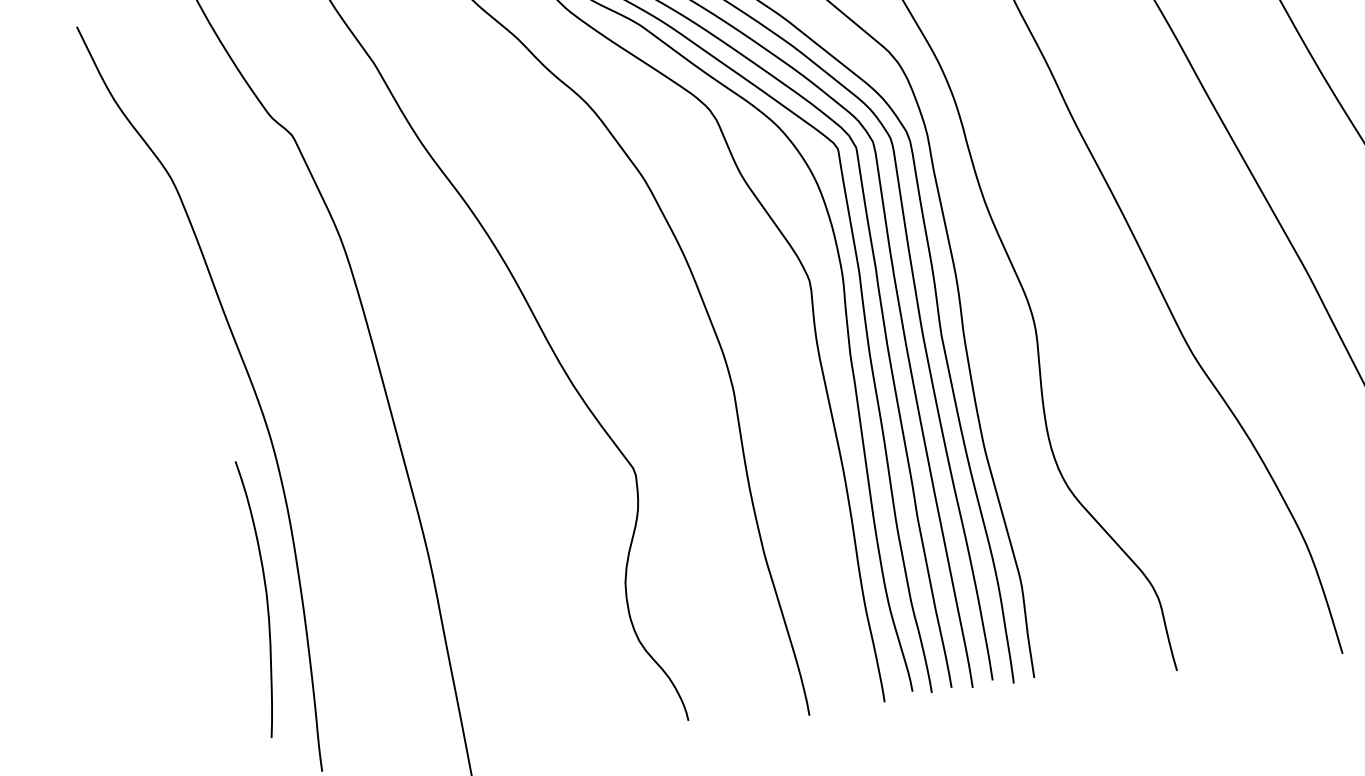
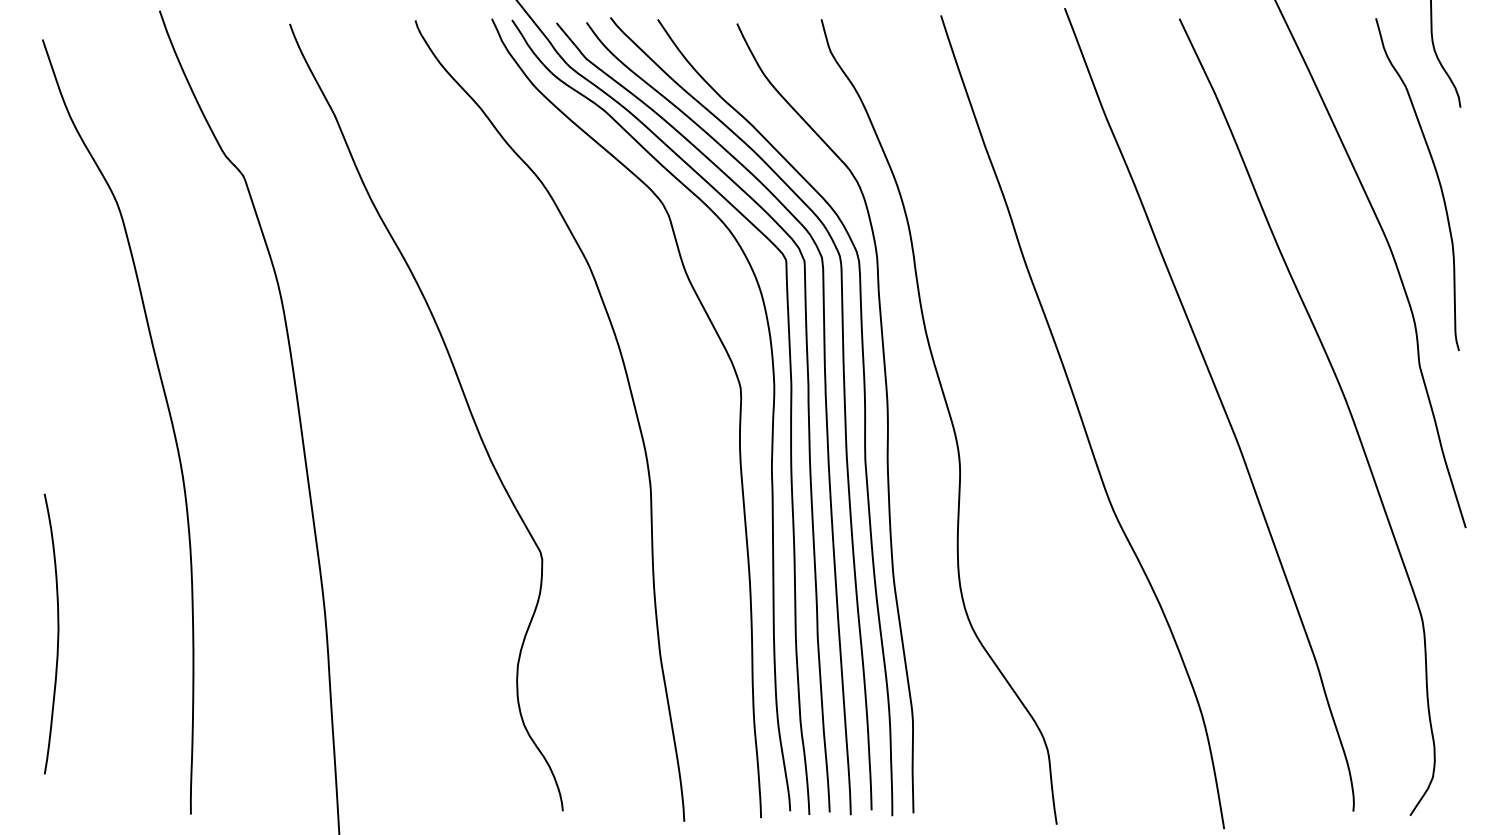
curve: (266, 597) -> (57, 633), moved

